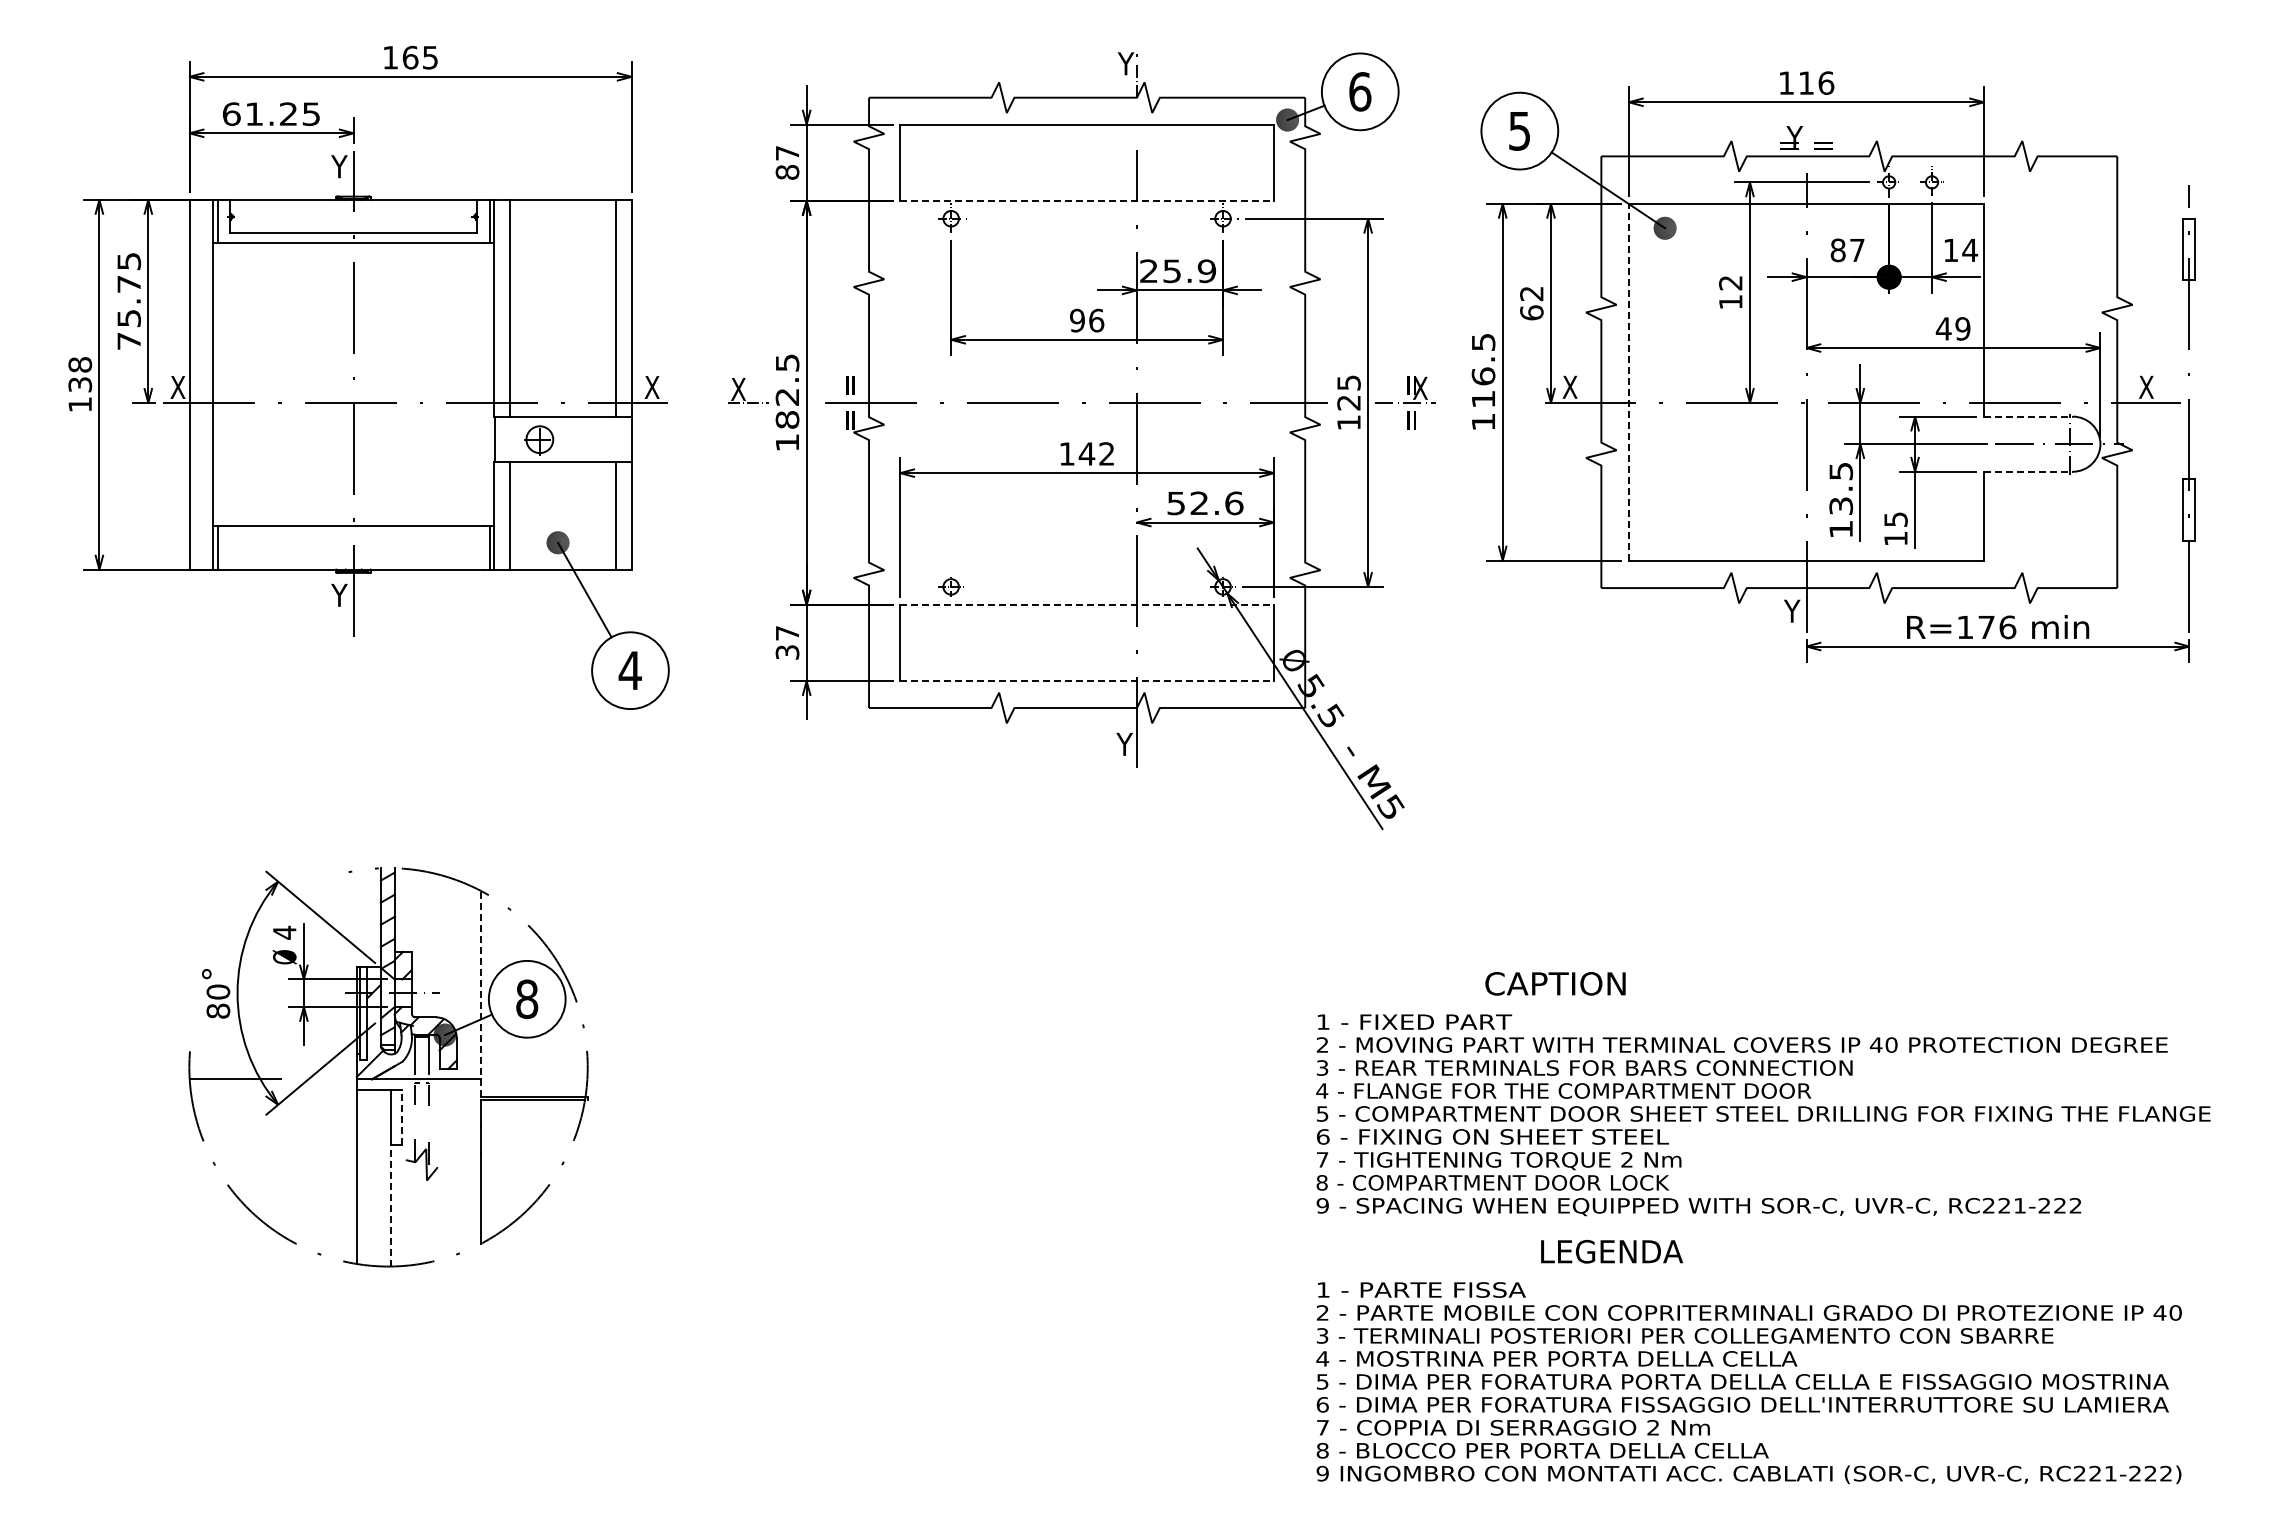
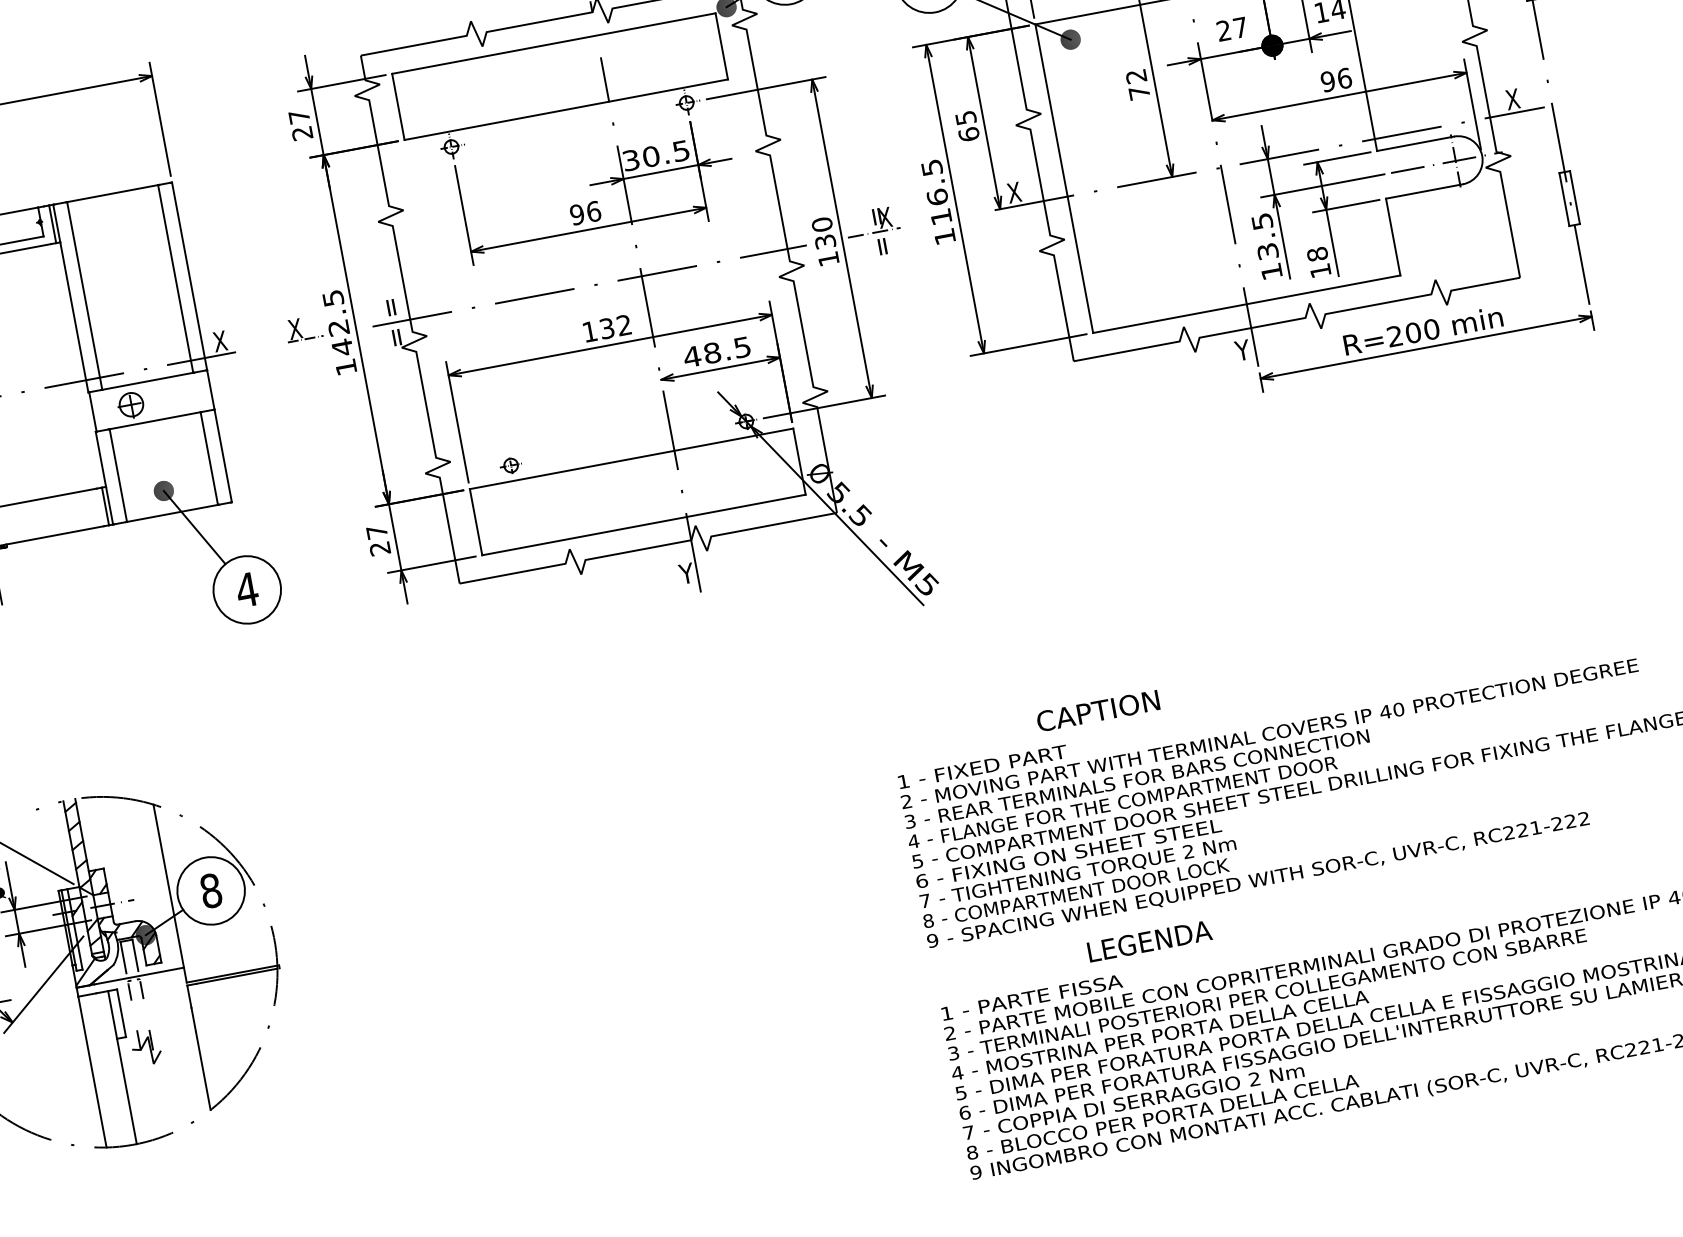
text: (787, 171) -> (302, 132), 87 -> 27
line: (1087, 201) -> (566, 110), dashed -> solid
text: (1837, 250) -> (1223, 31), 87 -> 27
text: (1178, 271) -> (656, 155), 25.9 -> 30.5
text: (1531, 293) -> (965, 117), 62 -> 65
text: (1730, 302) -> (1139, 93), 12 -> 72
text: (1952, 328) -> (1335, 79), 49 -> 96
line: (1628, 381) -> (1063, 178), dashed -> solid
text: (1348, 392) -> (823, 233), 125 -> 130
line: (2028, 416) -> (1415, 143), dashed -> solid
text: (787, 419) -> (342, 347), 182.5 -> 142.5
text: (1086, 453) -> (606, 328), 142 -> 132
line: (2028, 471) -> (1424, 191), dashed -> solid
text: (1204, 503) -> (716, 352), 52.6 -> 48.5
text: (1895, 519) -> (1317, 254), 15 -> 18
line: (1087, 604) -> (631, 458), dashed -> solid
text: (1986, 627) -> (1413, 333), R=176 -> R=200
text: (787, 652) -> (380, 548), 37 -> 27
line: (1087, 681) -> (644, 525), dashed -> solid
line: (480, 993) -> (169, 893), dashed -> solid
line: (401, 1117) -> (121, 1013), dashed -> solid
line: (391, 1205) -> (127, 1091), dashed -> solid
text: (1611, 1251) -> (1149, 941), moved

